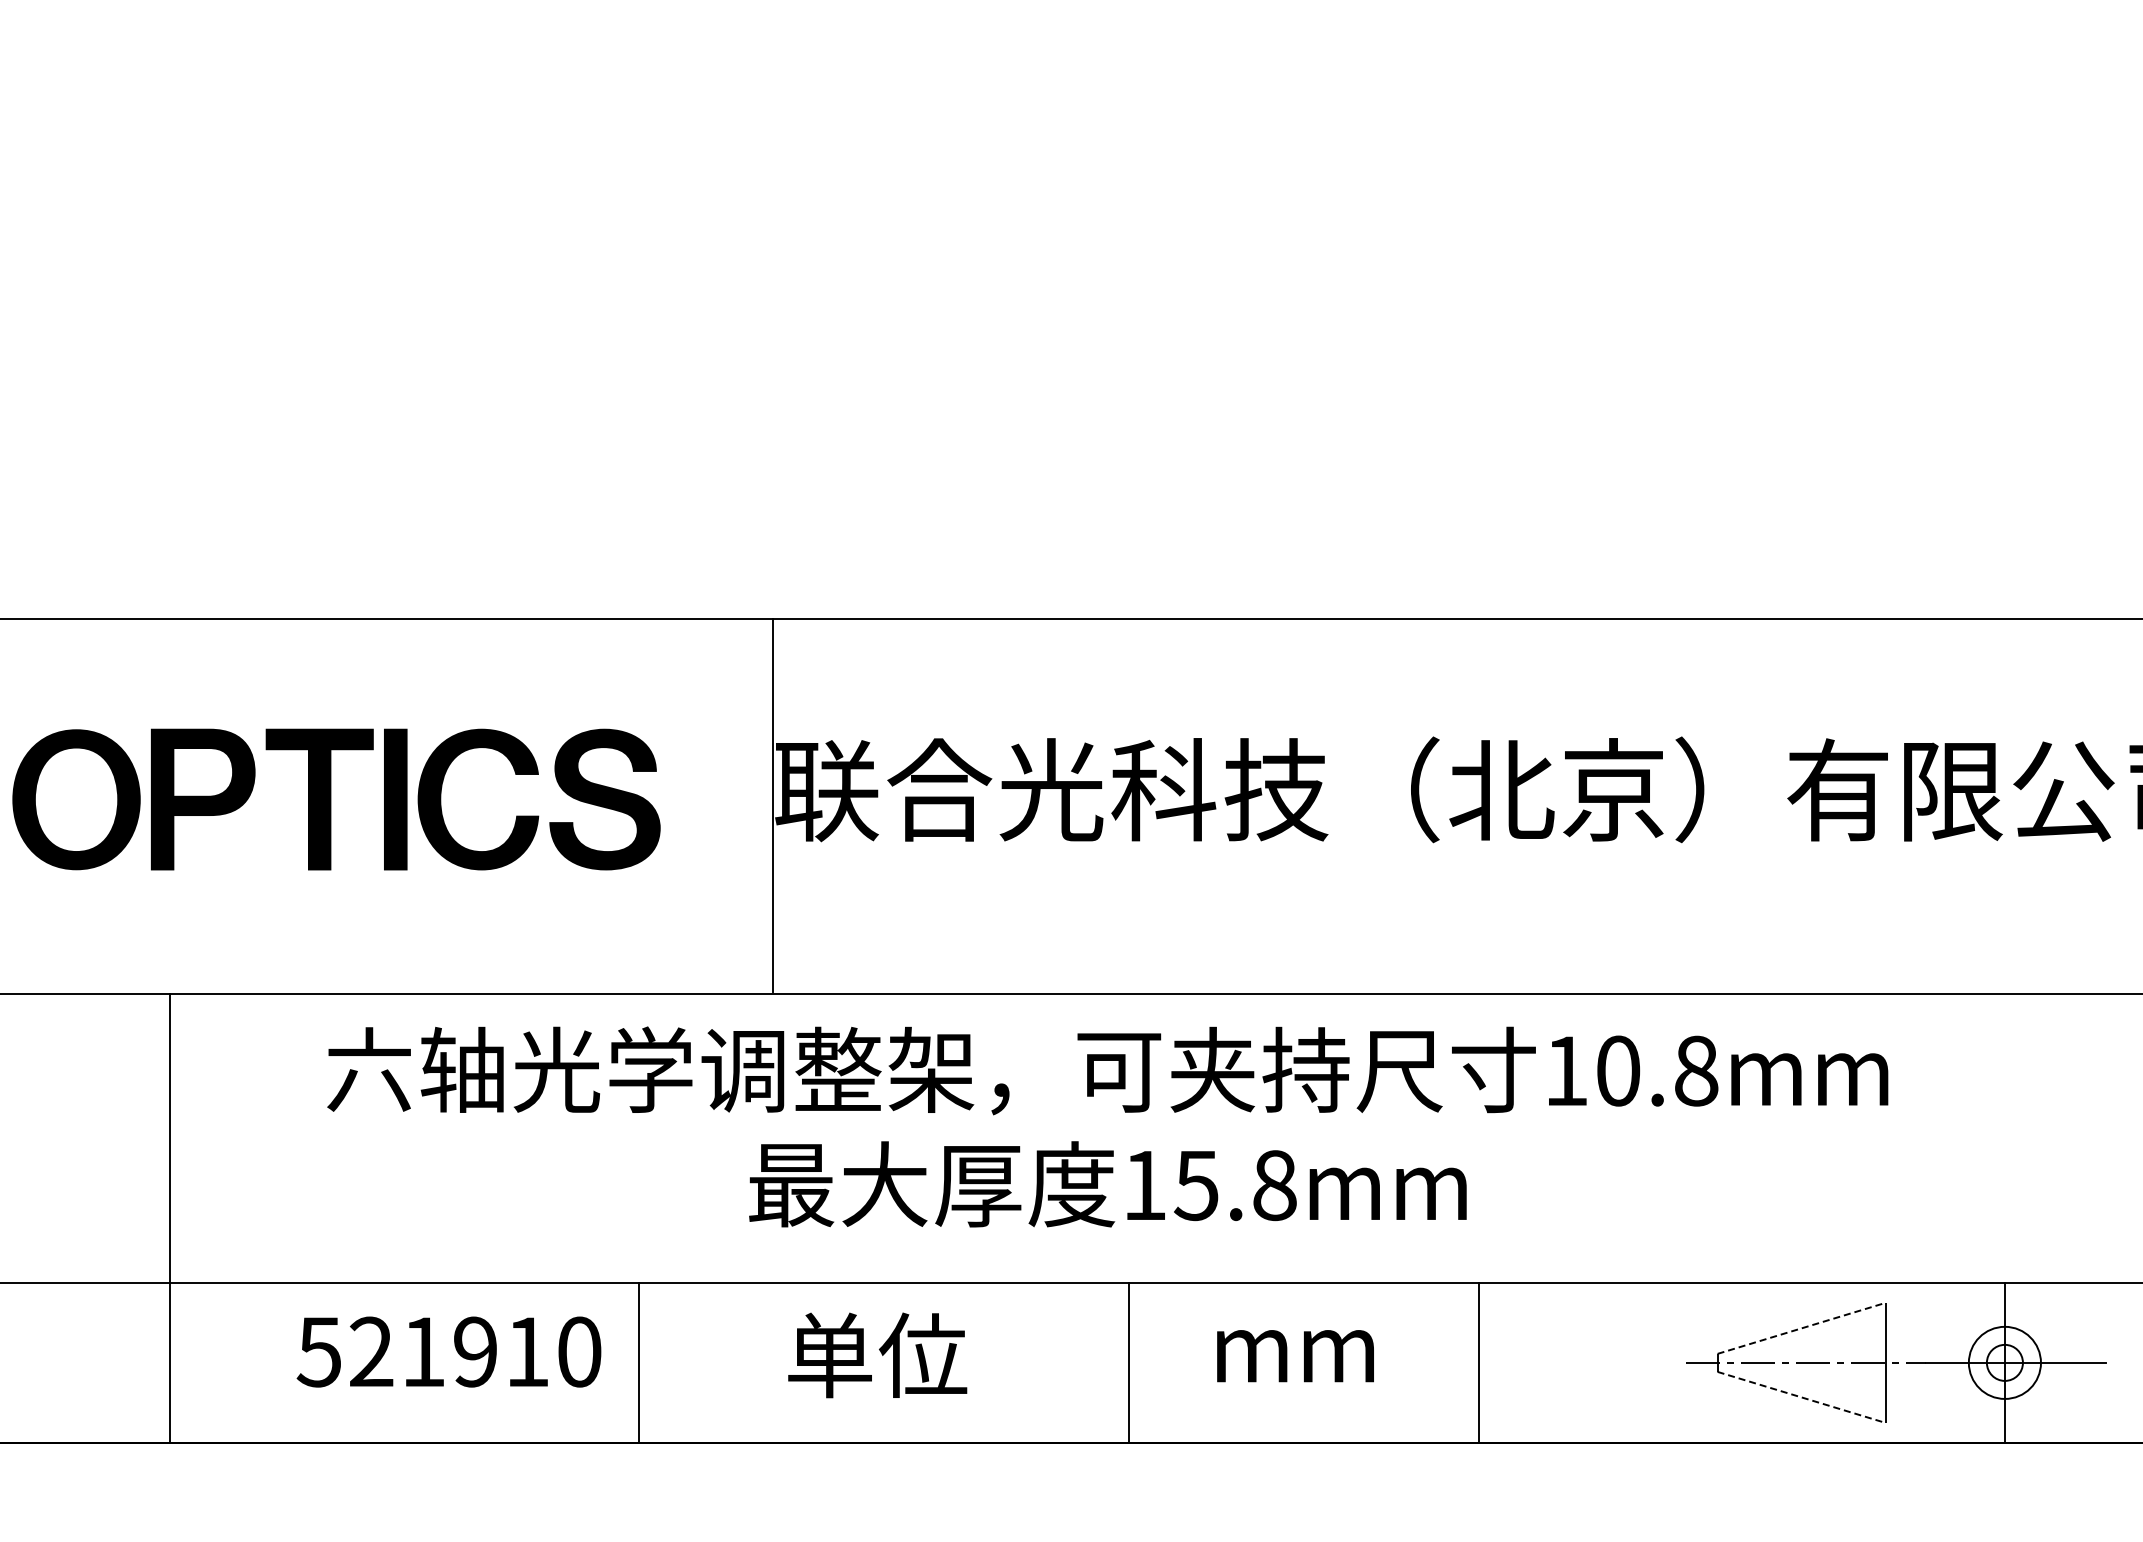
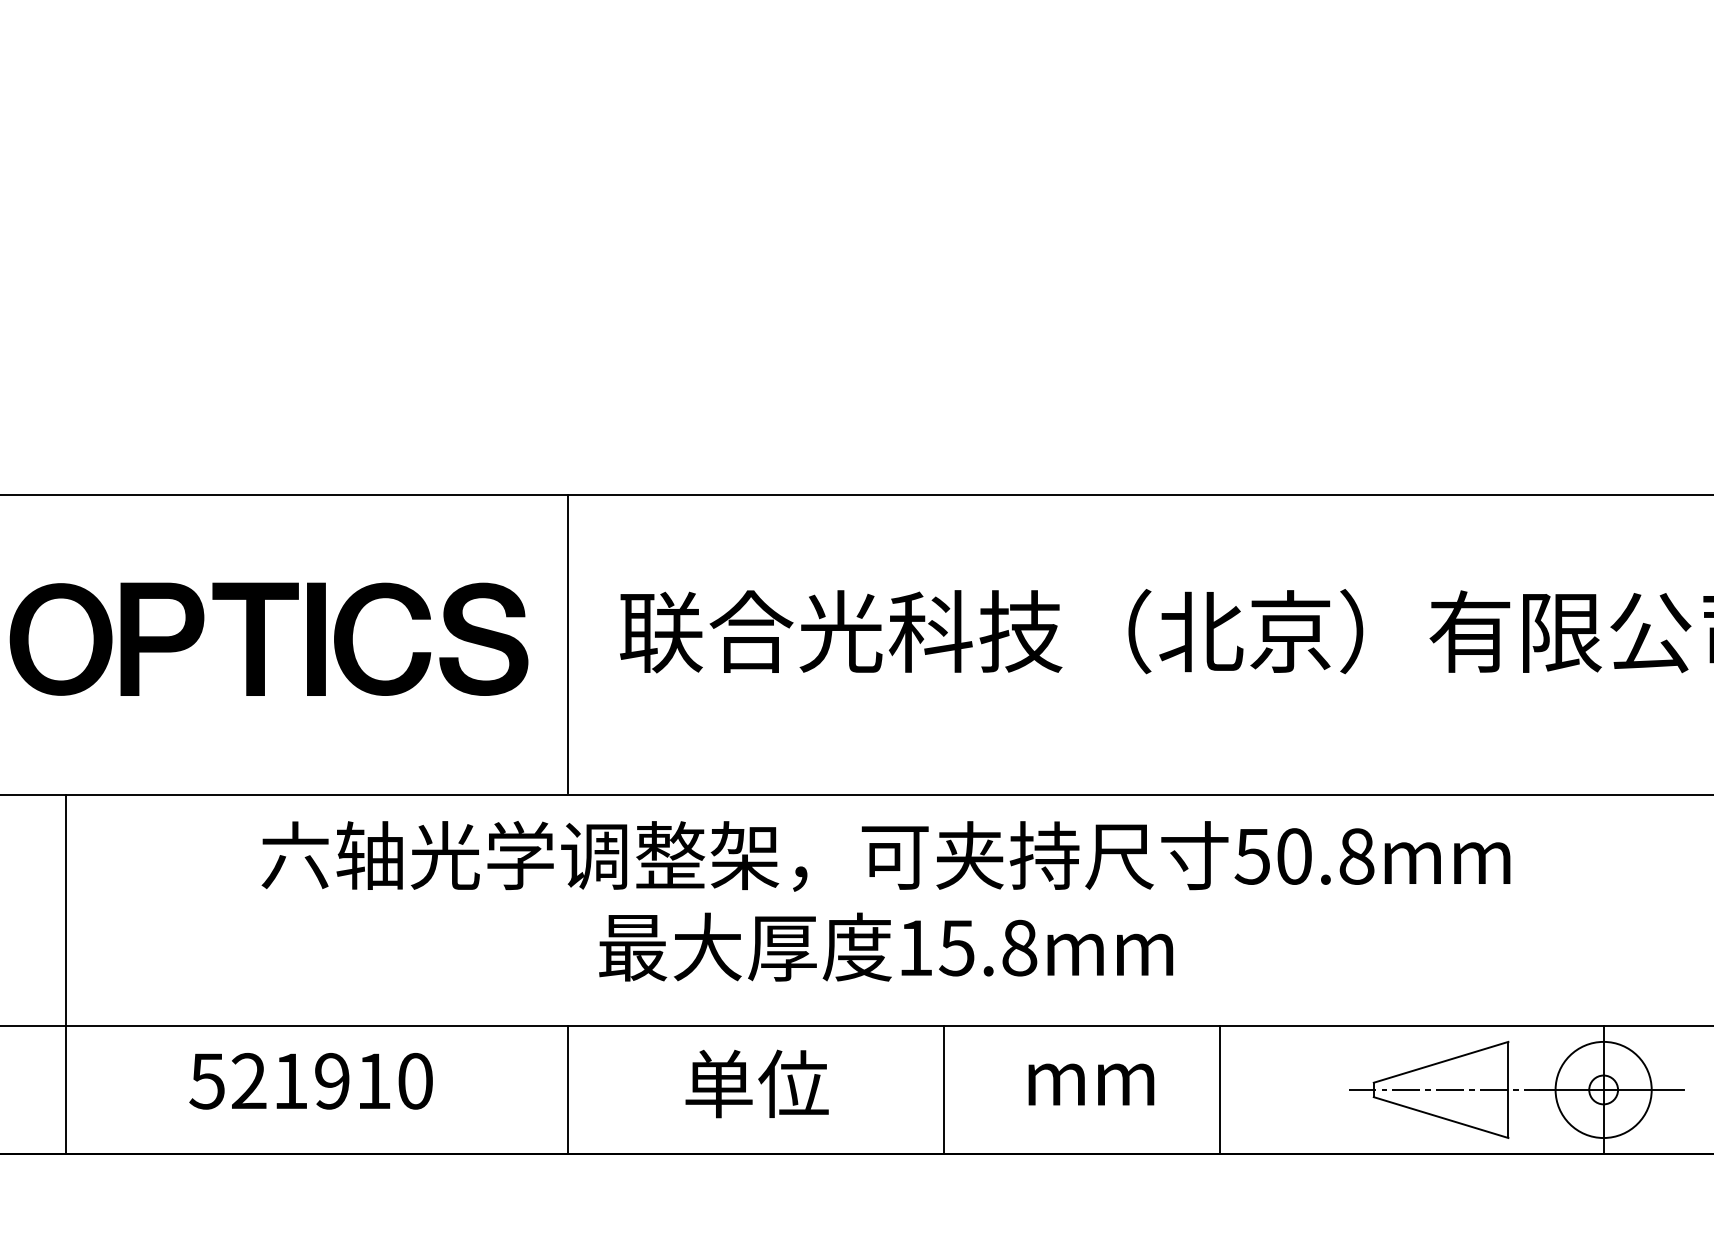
line: (772, 805) -> (568, 644), moved
text: (1565, 1071) -> (1252, 856), 10.8mm -> 50.8mm
line: (170, 1218) -> (65, 974), moved
line: (1801, 1328) -> (1440, 1062), dashed -> solid
text: (448, 1351) -> (310, 1080), moved
text: (877, 1355) -> (757, 1084), moved
text: (1295, 1356) -> (1091, 1084), moved
line: (638, 1362) -> (568, 1089), moved
line: (1129, 1362) -> (944, 1089), moved
line: (1478, 1362) -> (1220, 1089), moved
circle: (2004, 1362) -> (1603, 1089), size x1.67
line: (1801, 1397) -> (1440, 1117), dashed -> solid

